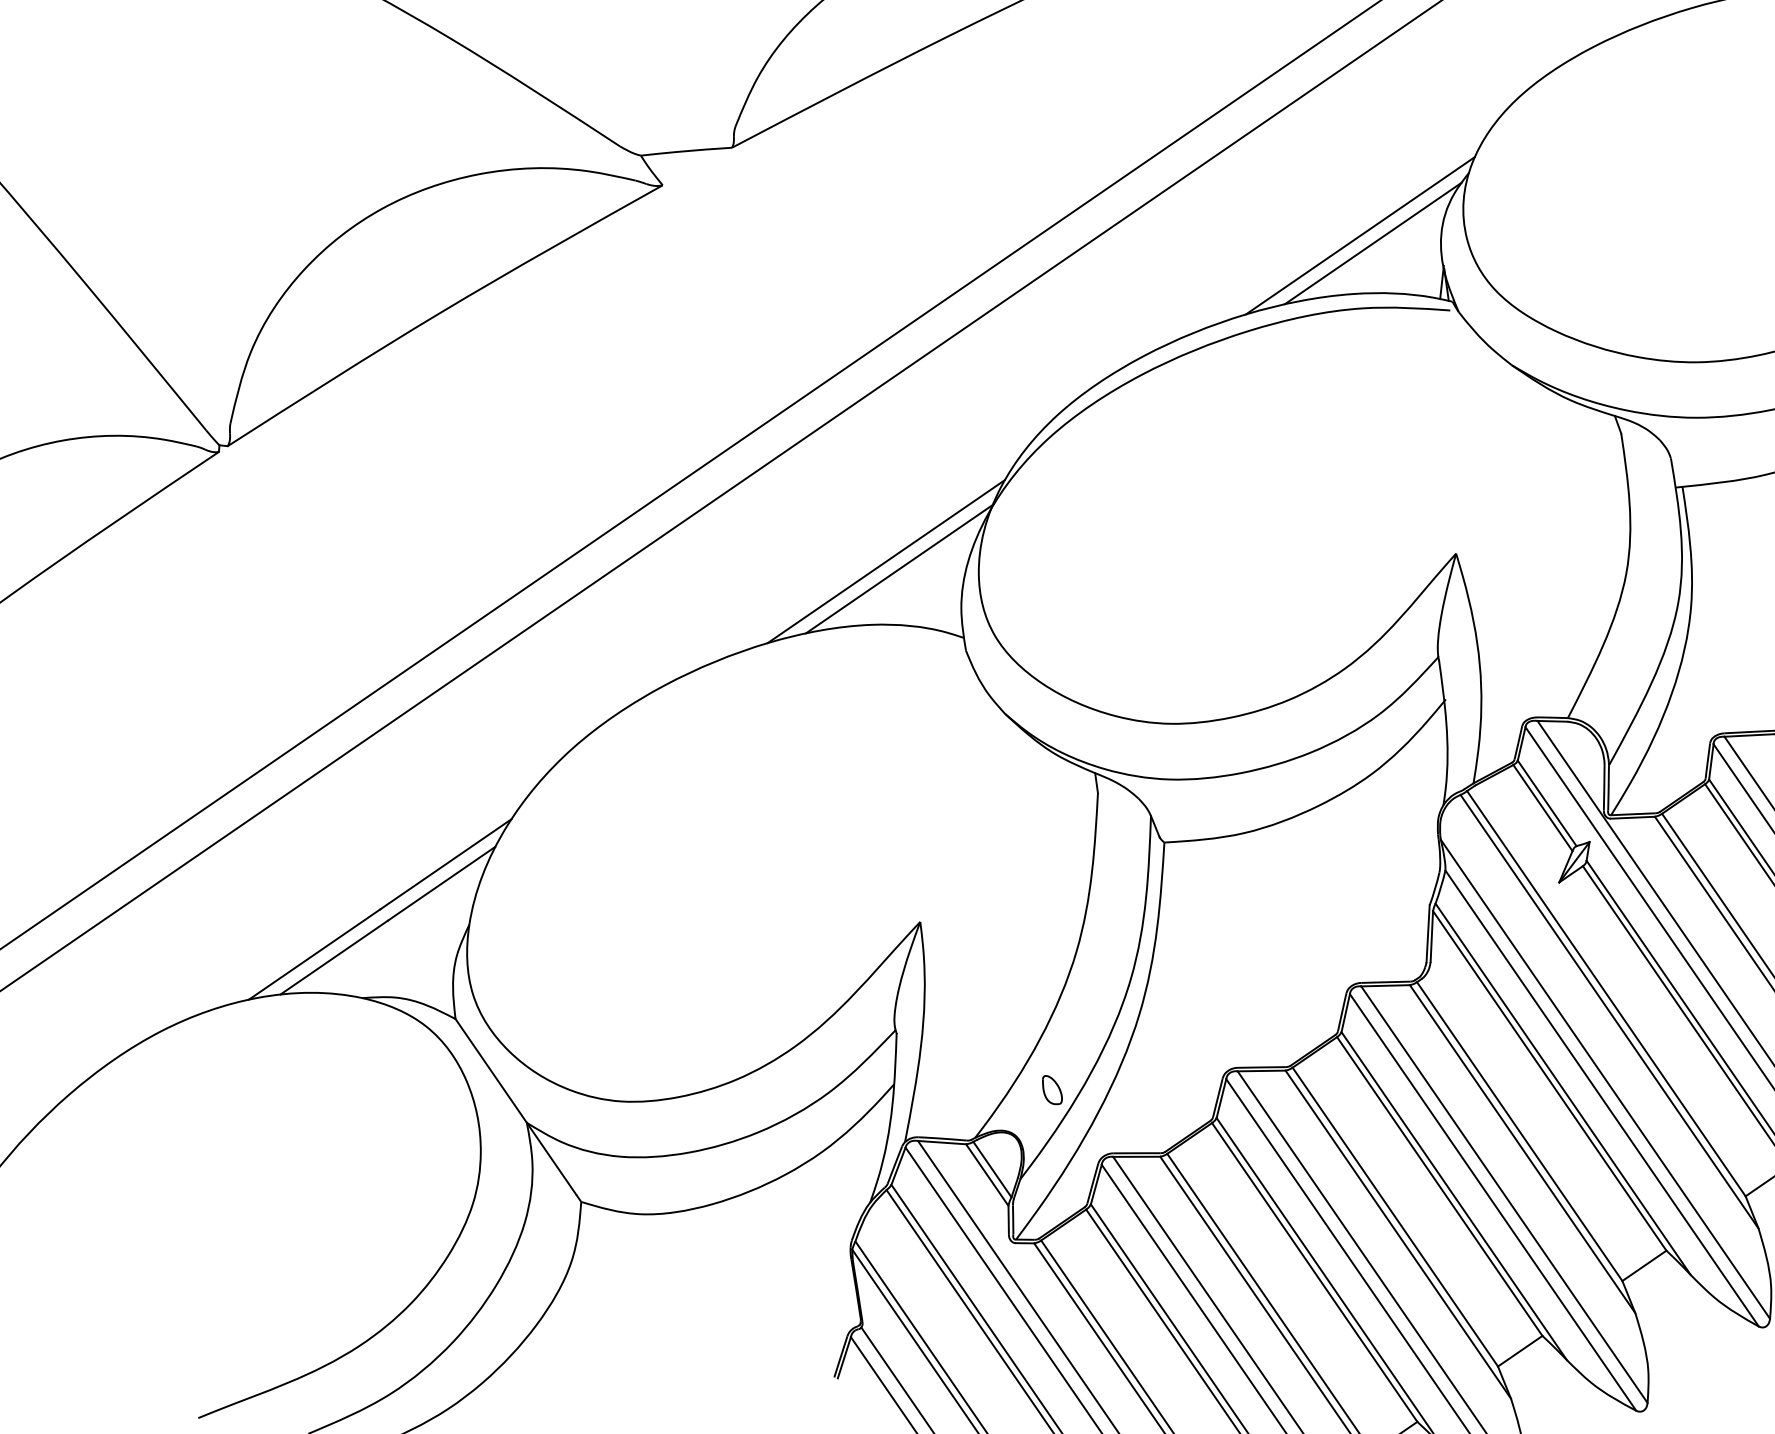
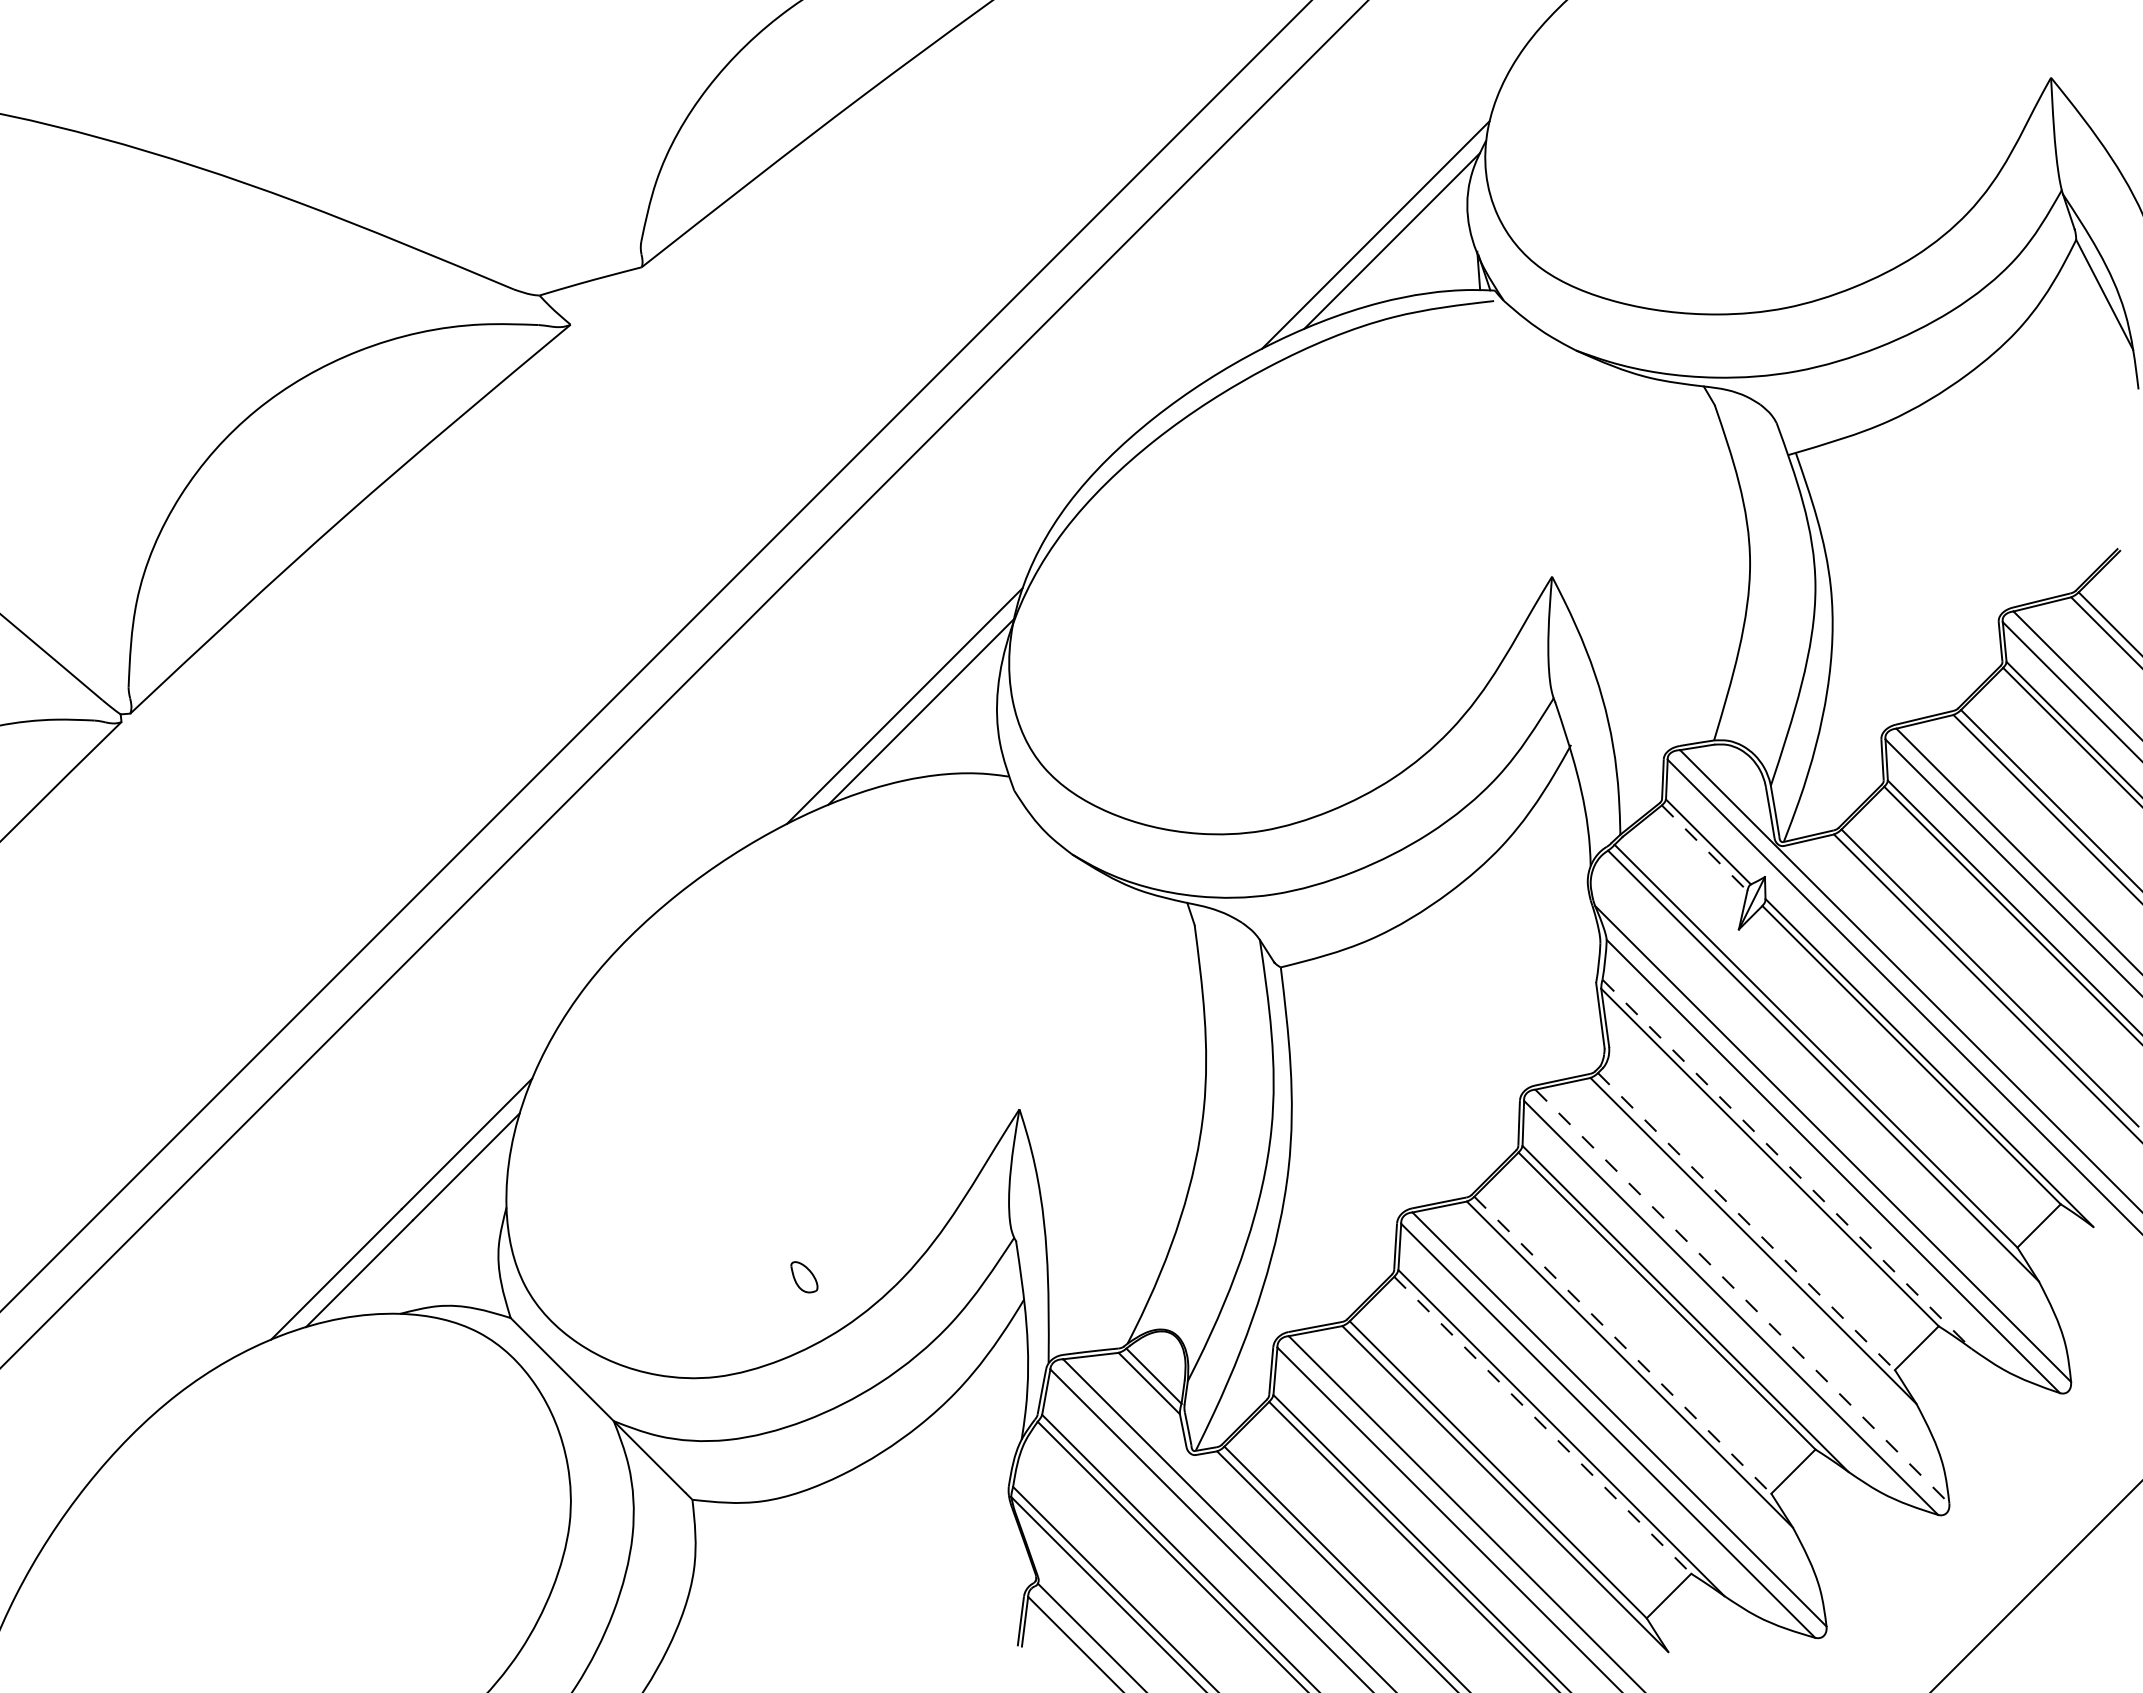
line: (1542, 808) -> (1704, 848), solid -> dashed
line: (1563, 1089) -> (1787, 1164), solid -> dashed
part: (1052, 1090) -> (804, 1277), moved
line: (1519, 1131) -> (1746, 1221), solid -> dashed
line: (1504, 1194) -> (1742, 1296), solid -> dashed
line: (1394, 1217) -> (1622, 1345), solid -> dashed
line: (1314, 1272) -> (1542, 1425), solid -> dashed

